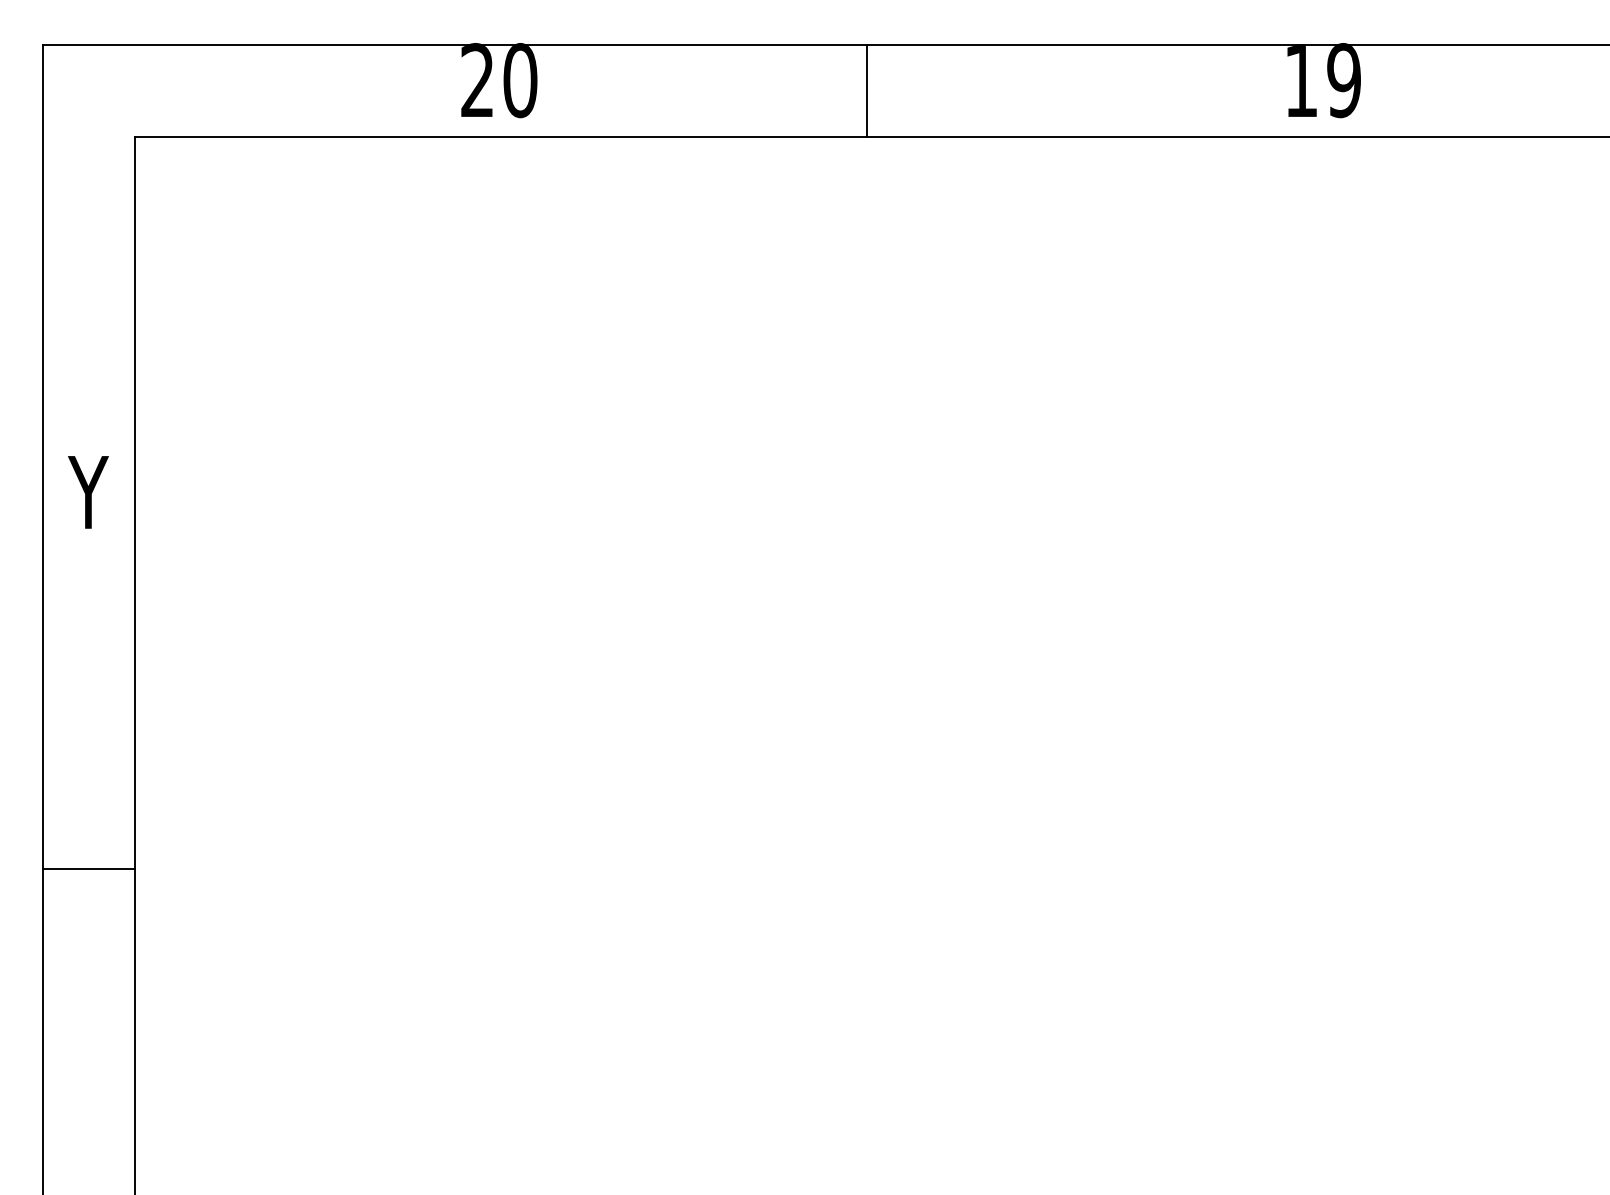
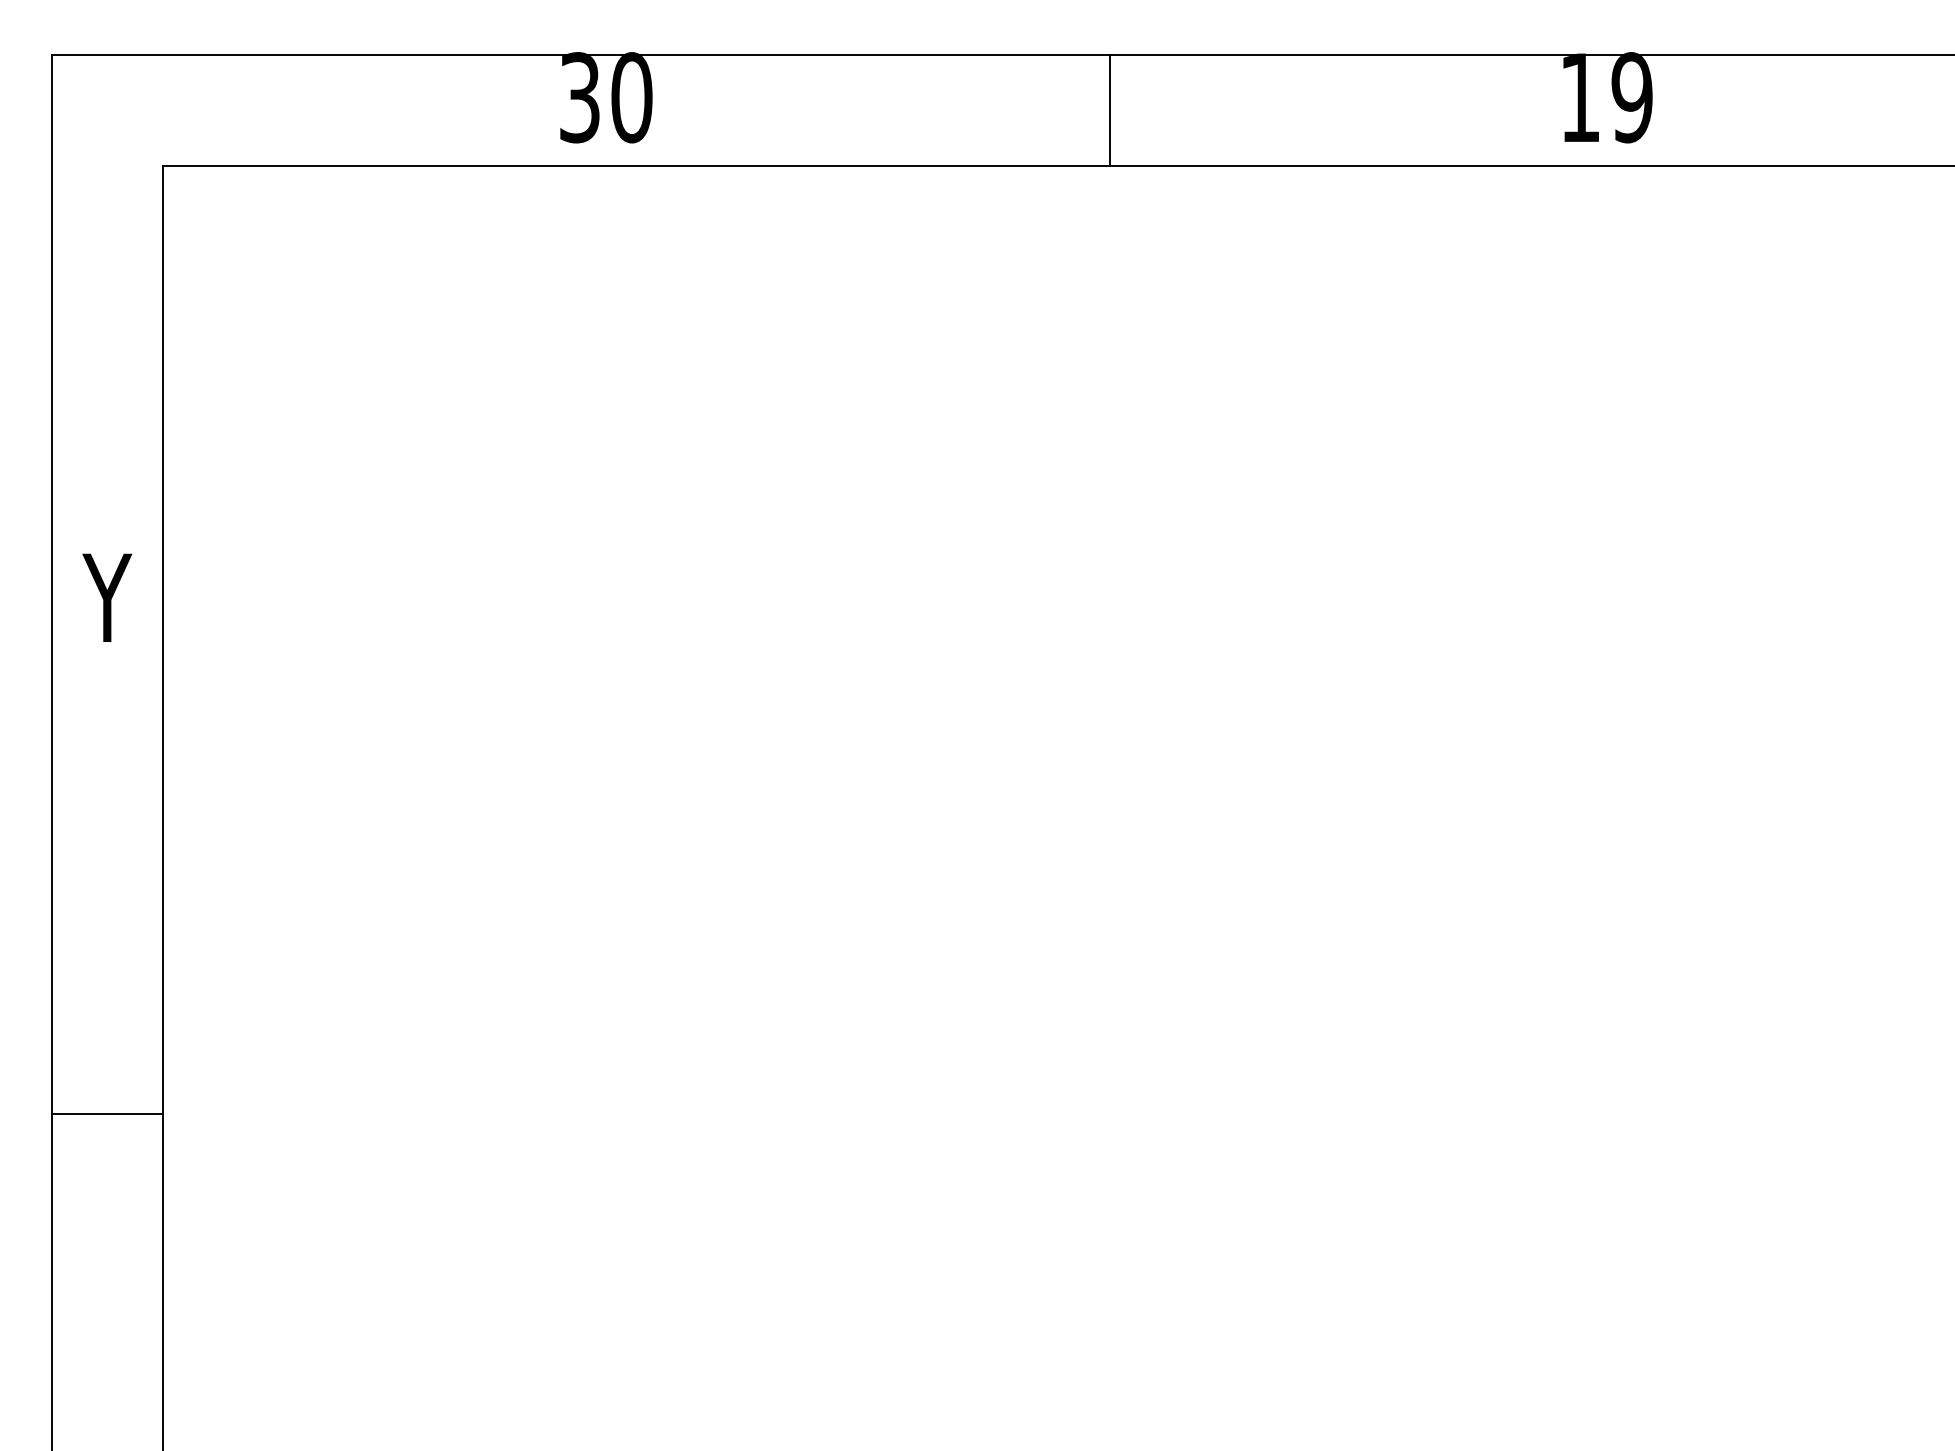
text: (477, 80) -> (579, 97), 20 -> 30
line: (866, 90) -> (1109, 109), moved
line: (88, 869) -> (107, 1114), moved

